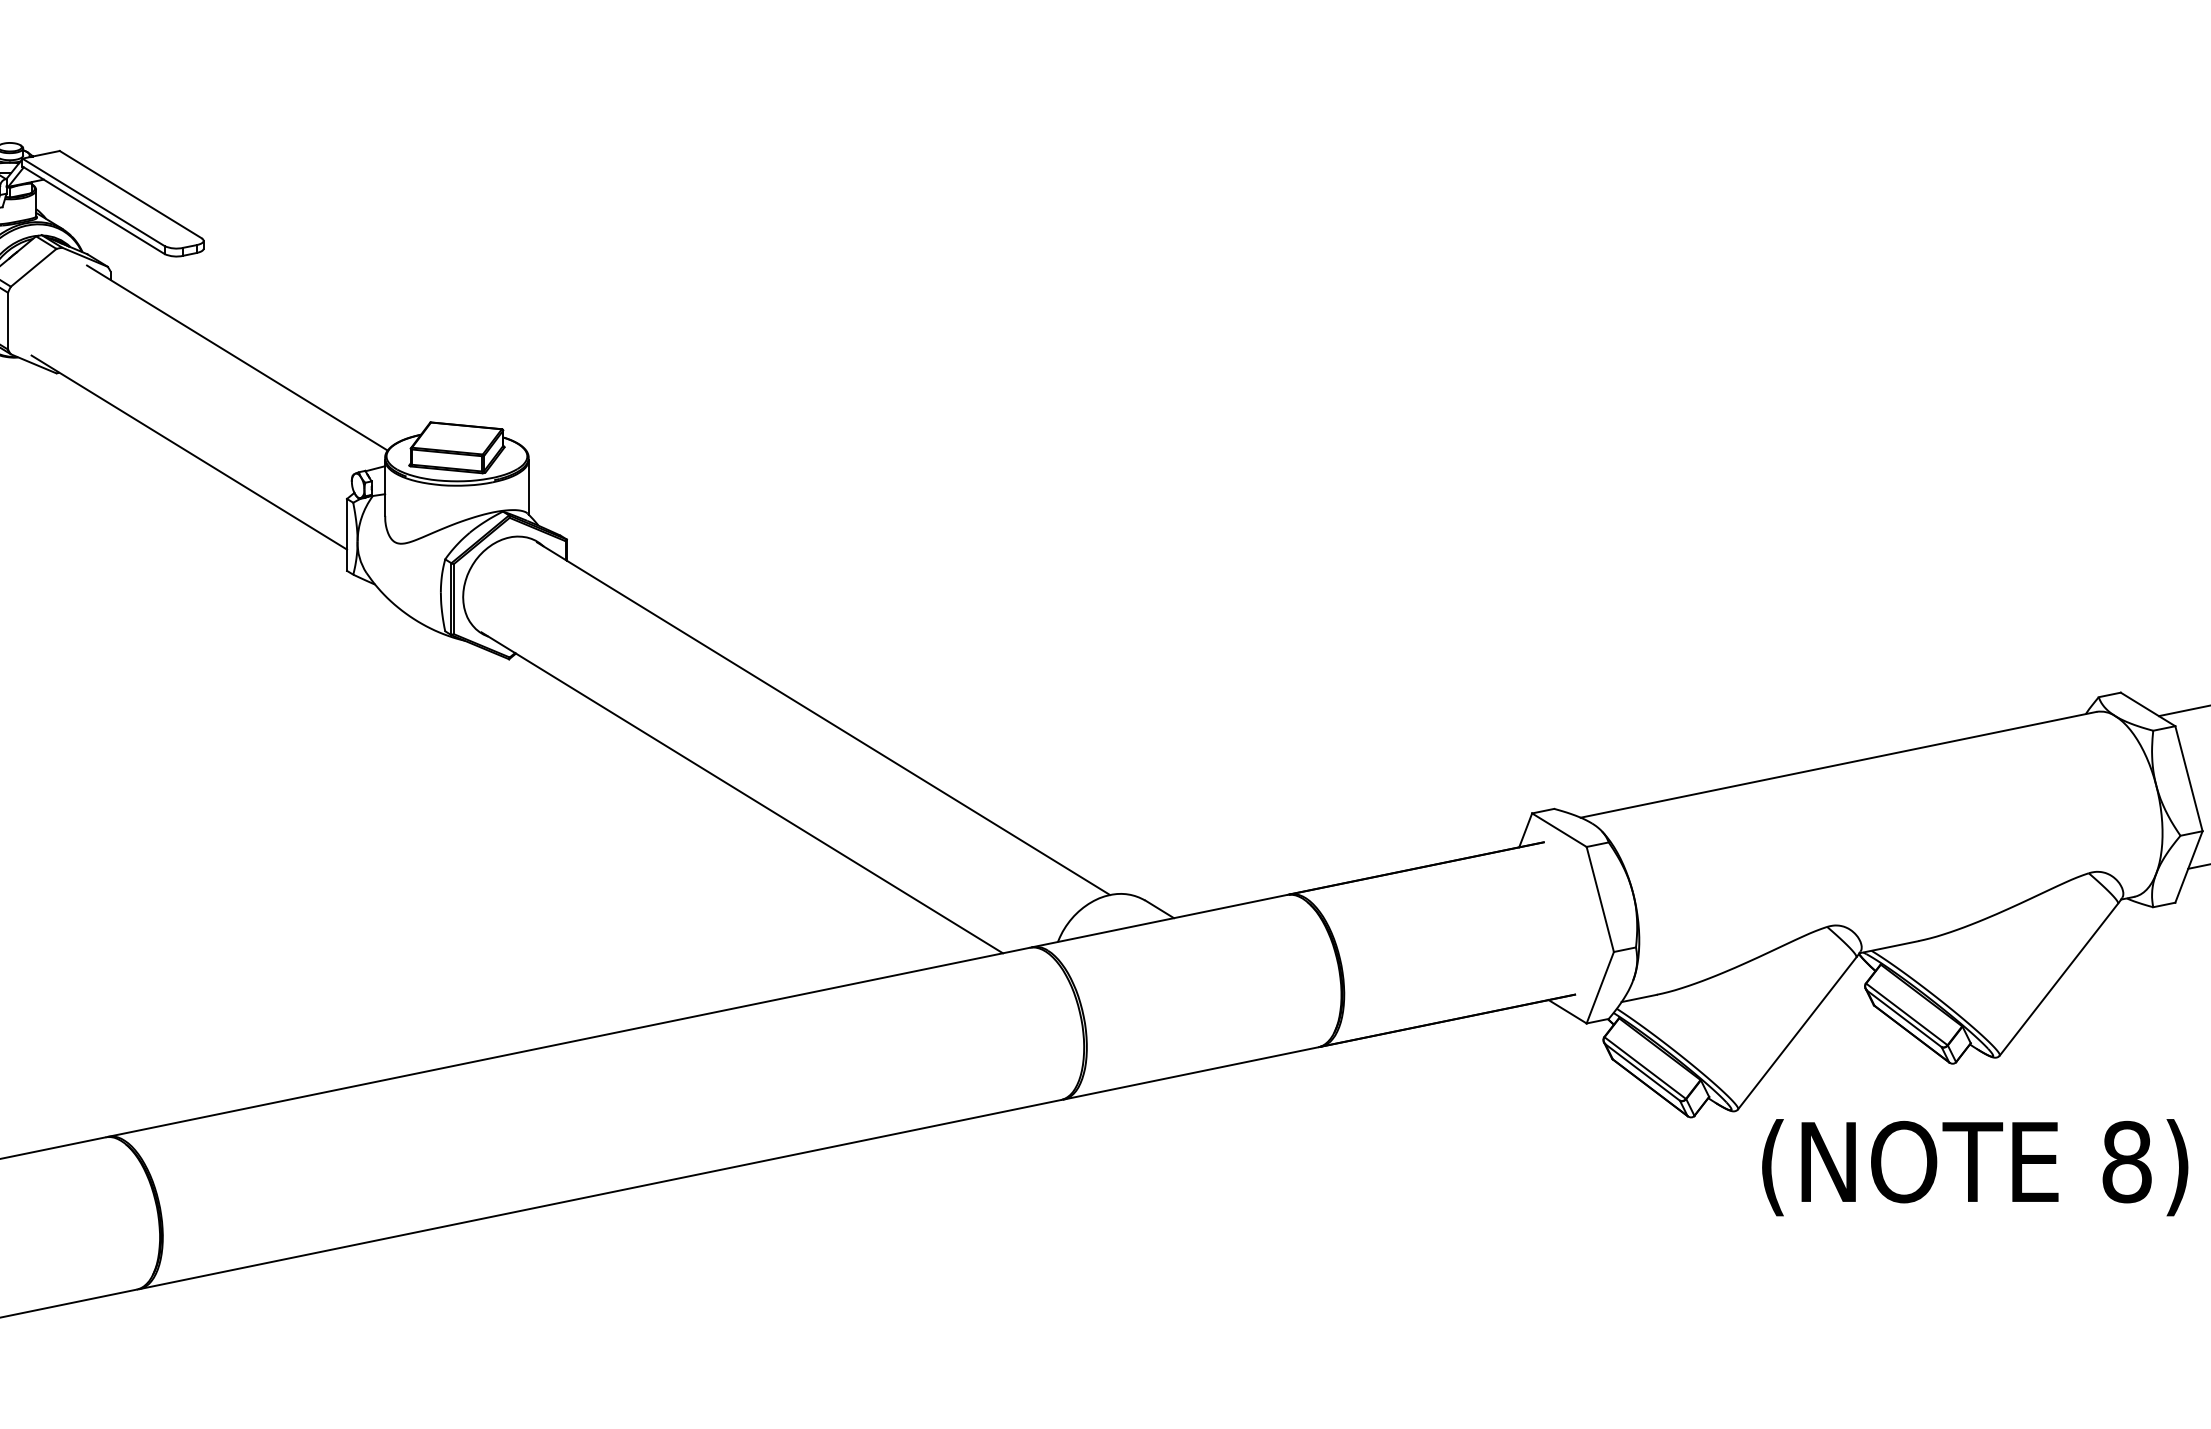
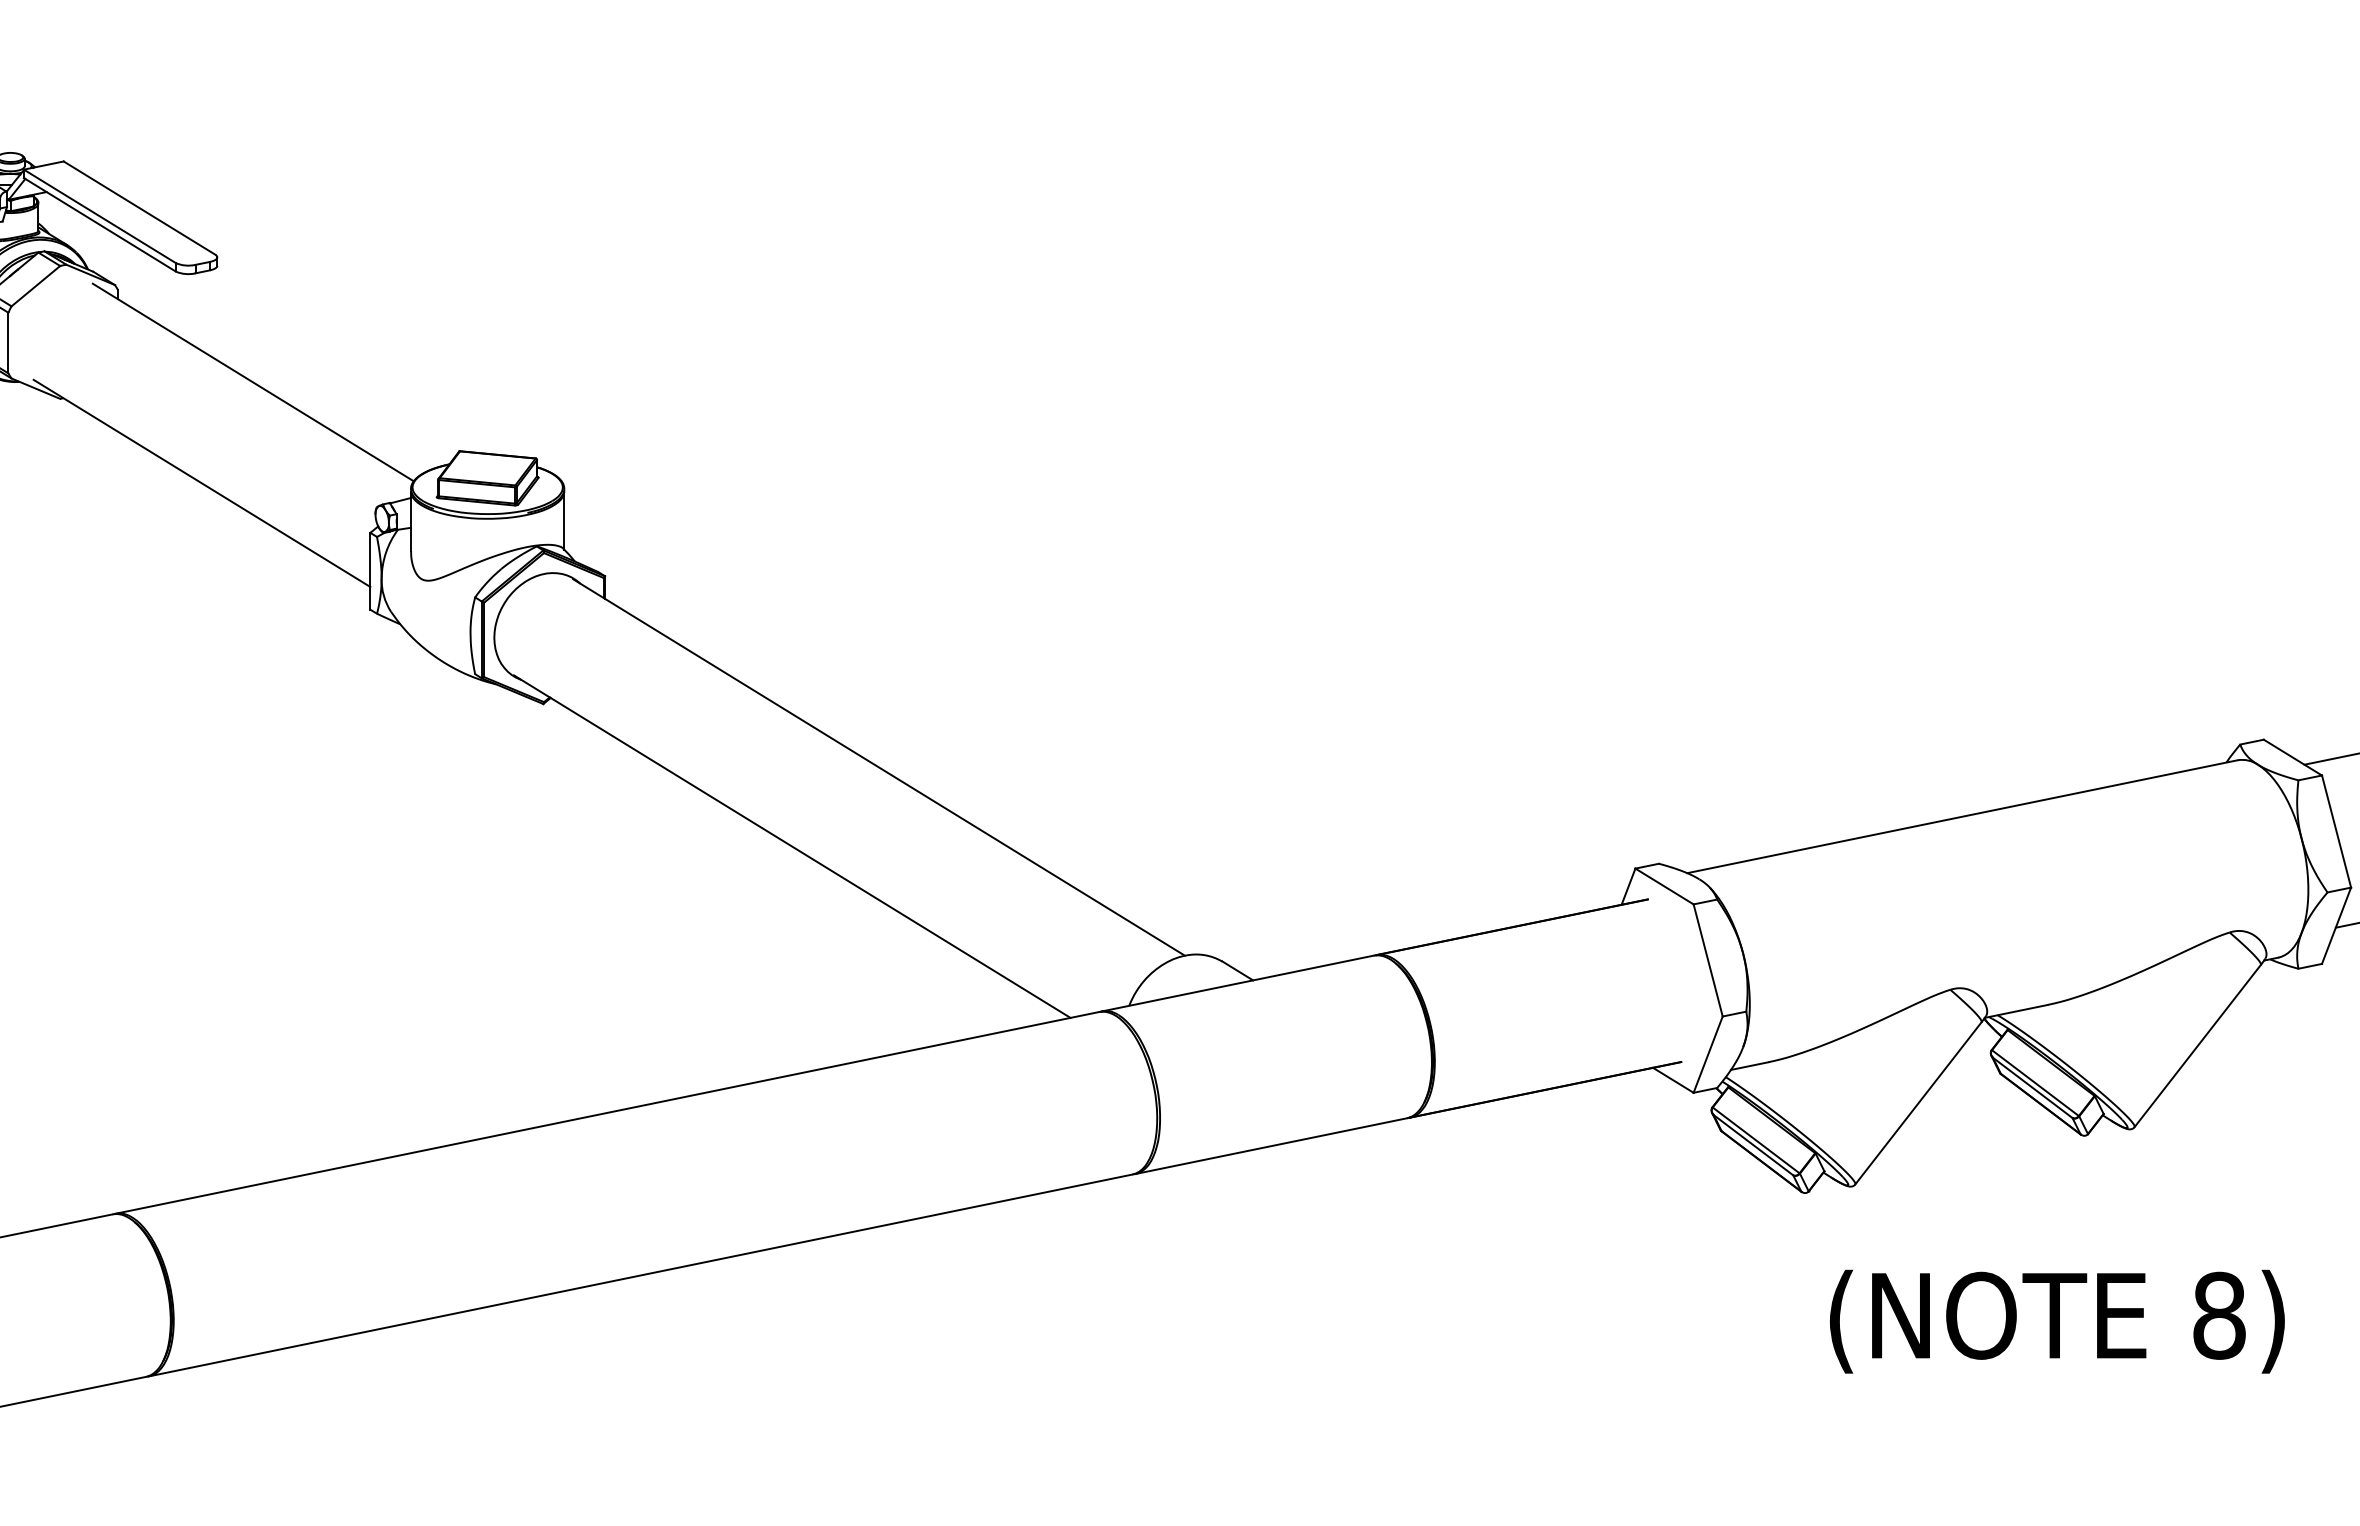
text: (1974, 1167) -> (2056, 1321), moved

